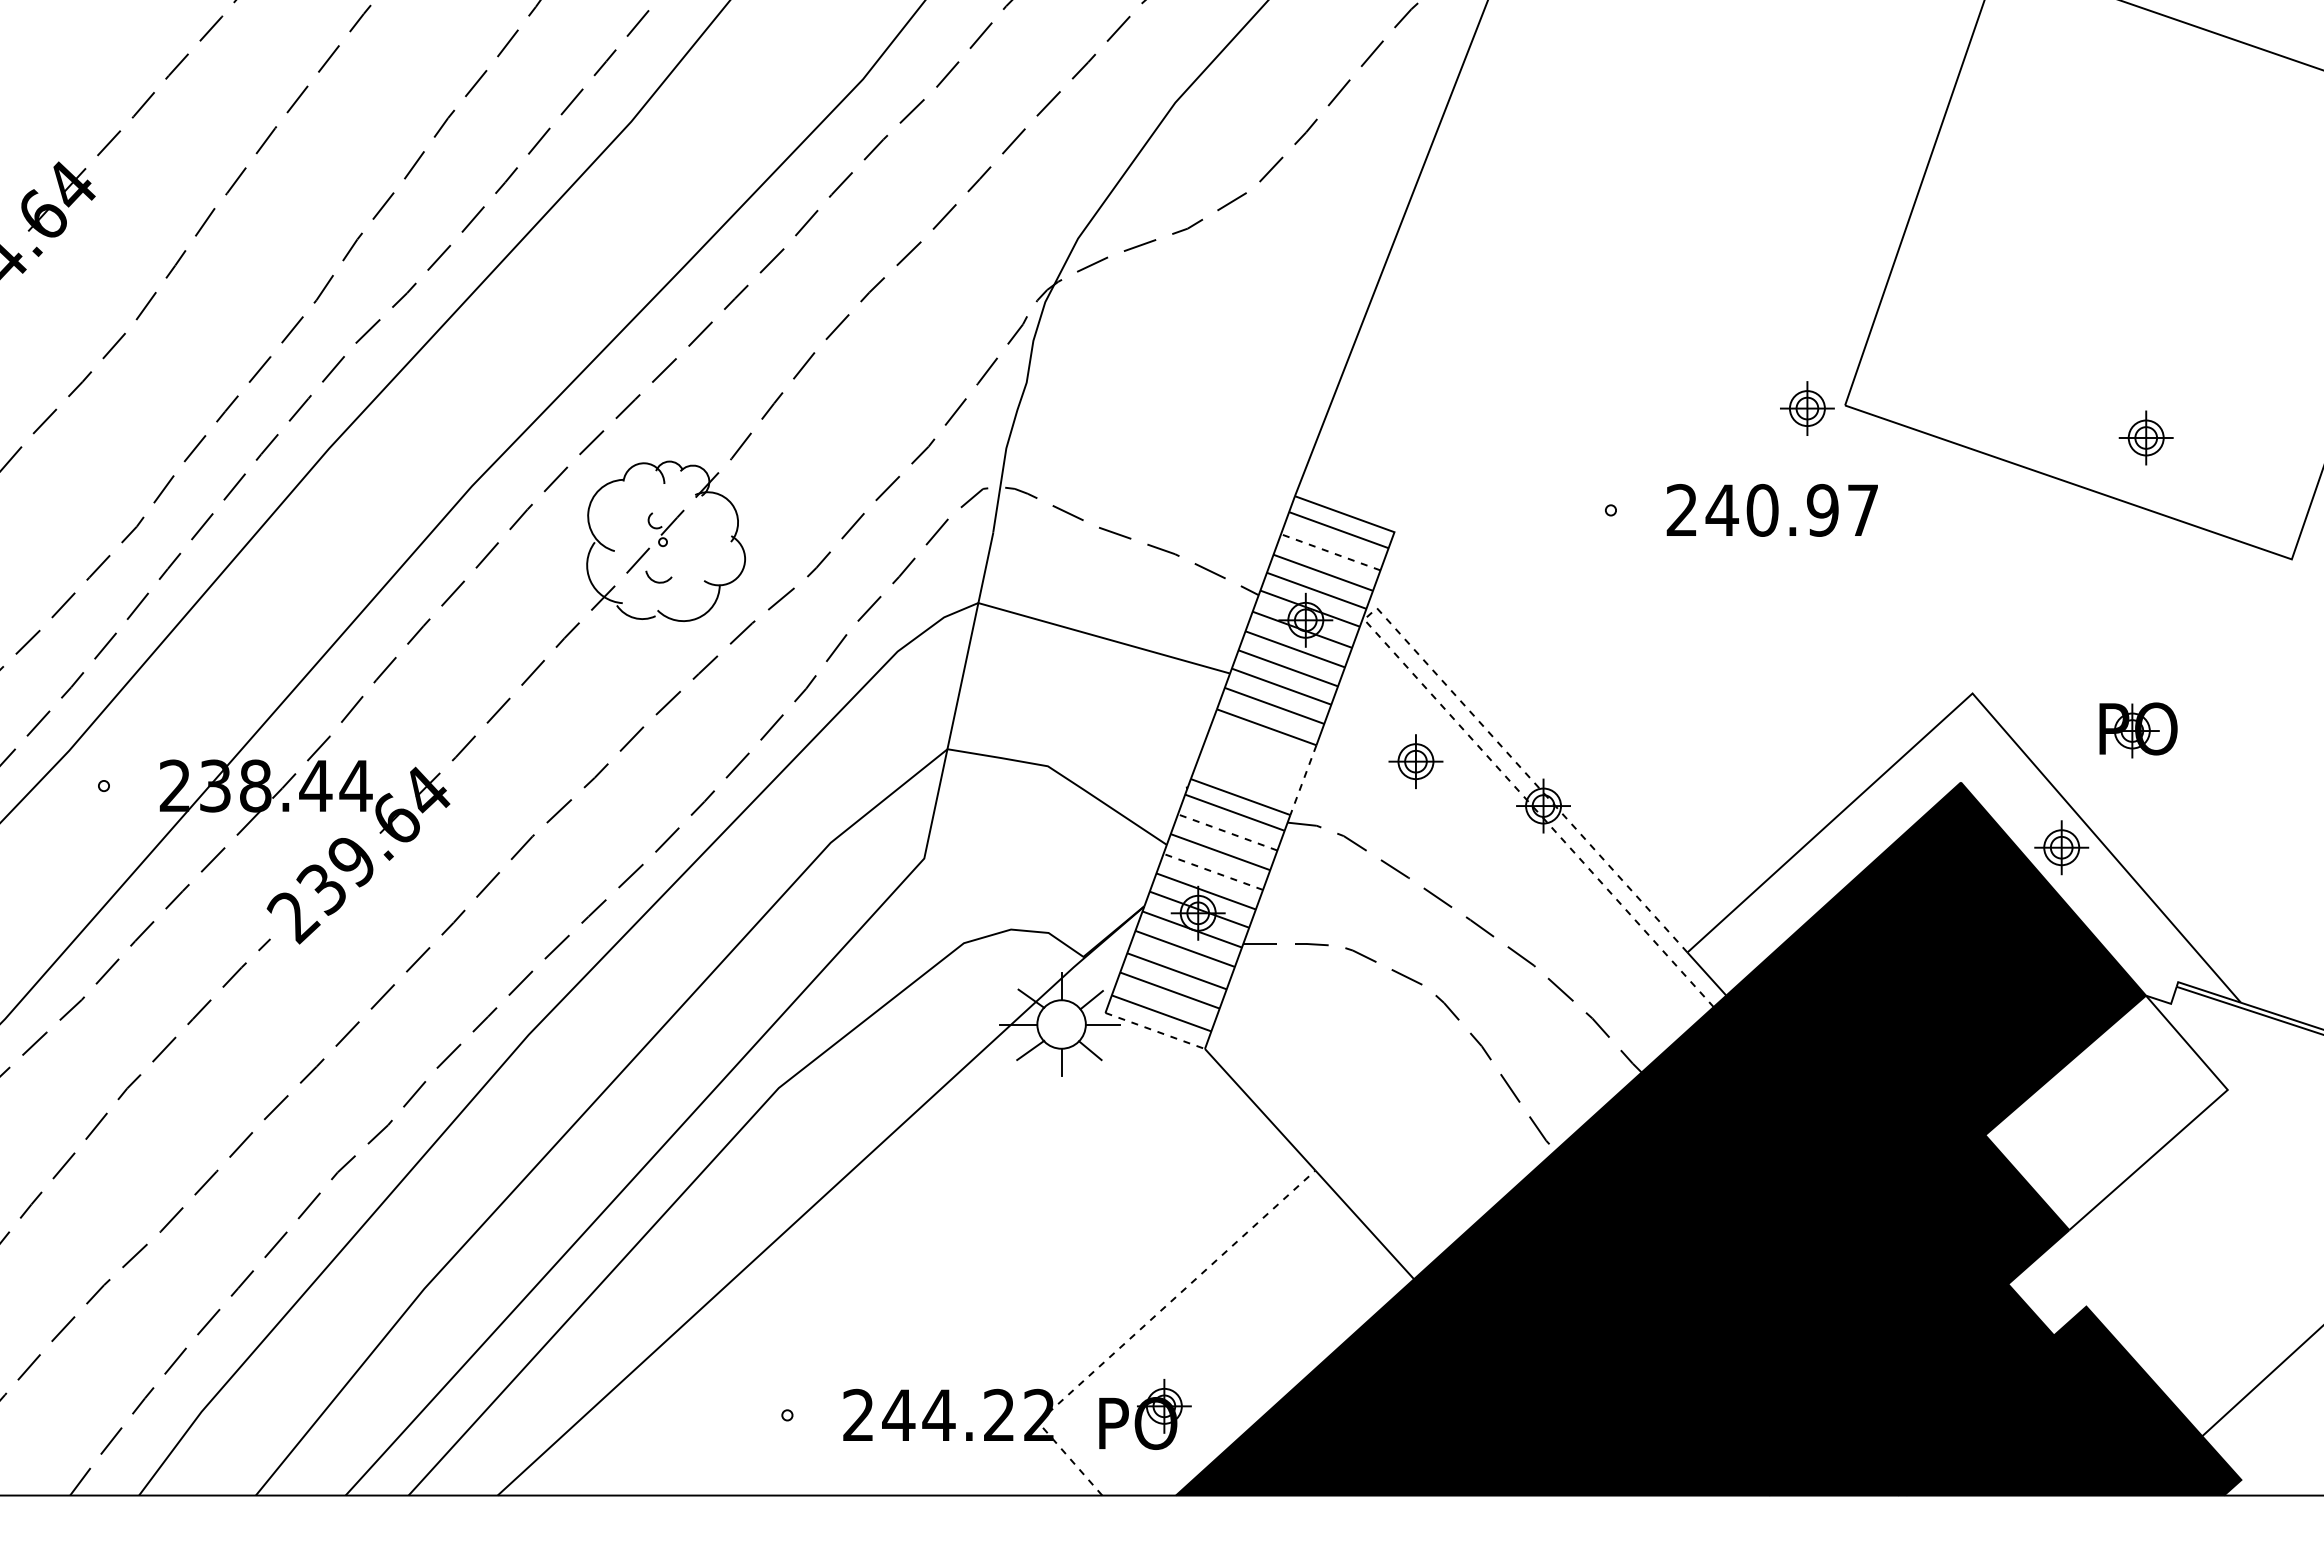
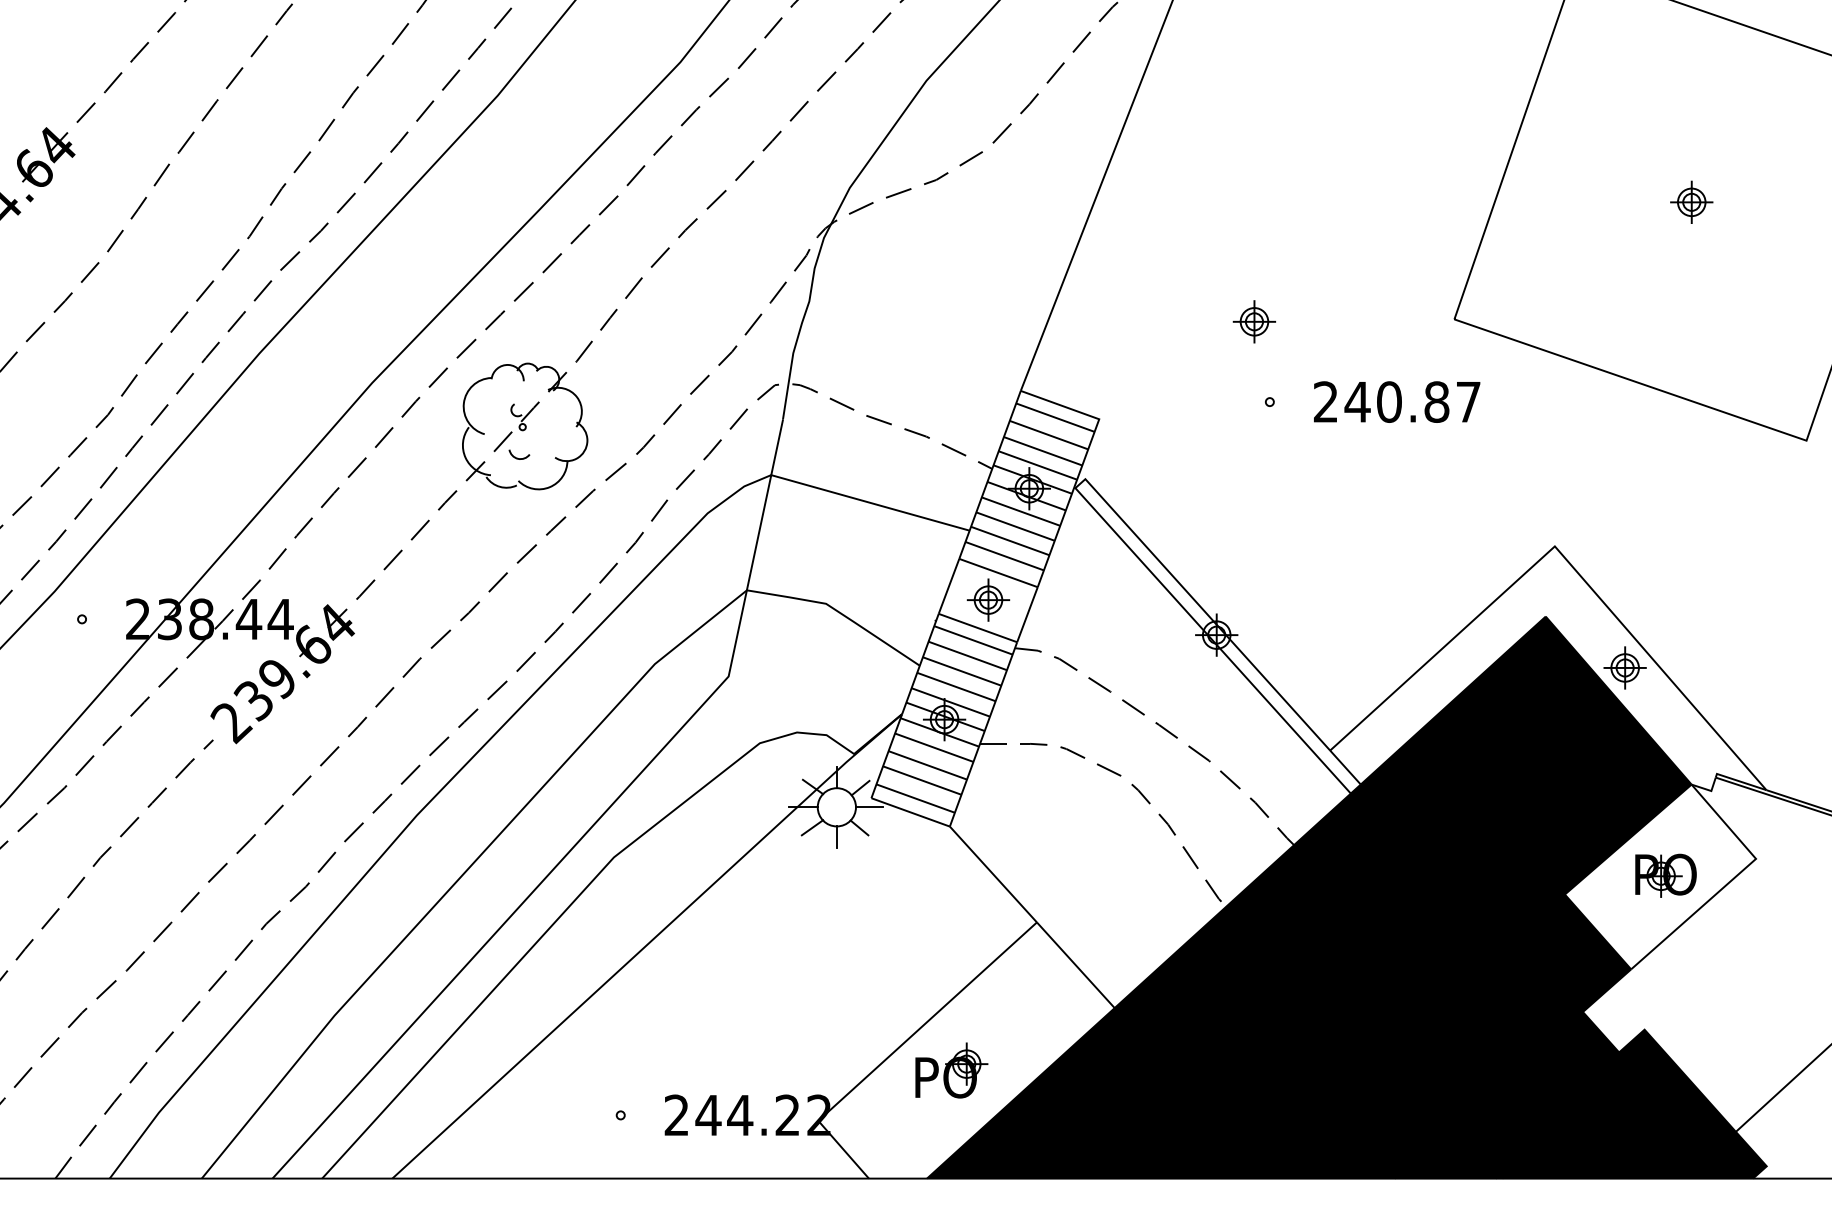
part: (1807, 408) -> (1254, 321), moved
part: (2145, 437) -> (1691, 201), moved
text: (1822, 510) -> (1436, 402), 240.97 -> 240.87
line: (1330, 552) -> (1048, 435), dashed -> solid
line: (1376, 633) -> (1085, 499), dashed -> solid
part: (2138, 730) -> (1665, 875), moved
part: (1415, 761) -> (988, 600), moved
line: (1303, 780) -> (1027, 614), dashed -> solid
line: (1227, 832) -> (967, 655), dashed -> solid
line: (1213, 871) -> (956, 686), dashed -> solid
line: (1155, 1030) -> (910, 812), dashed -> solid
line: (1140, 1329) -> (899, 1047), dashed -> solid
part: (1145, 1414) -> (951, 1070), moved

